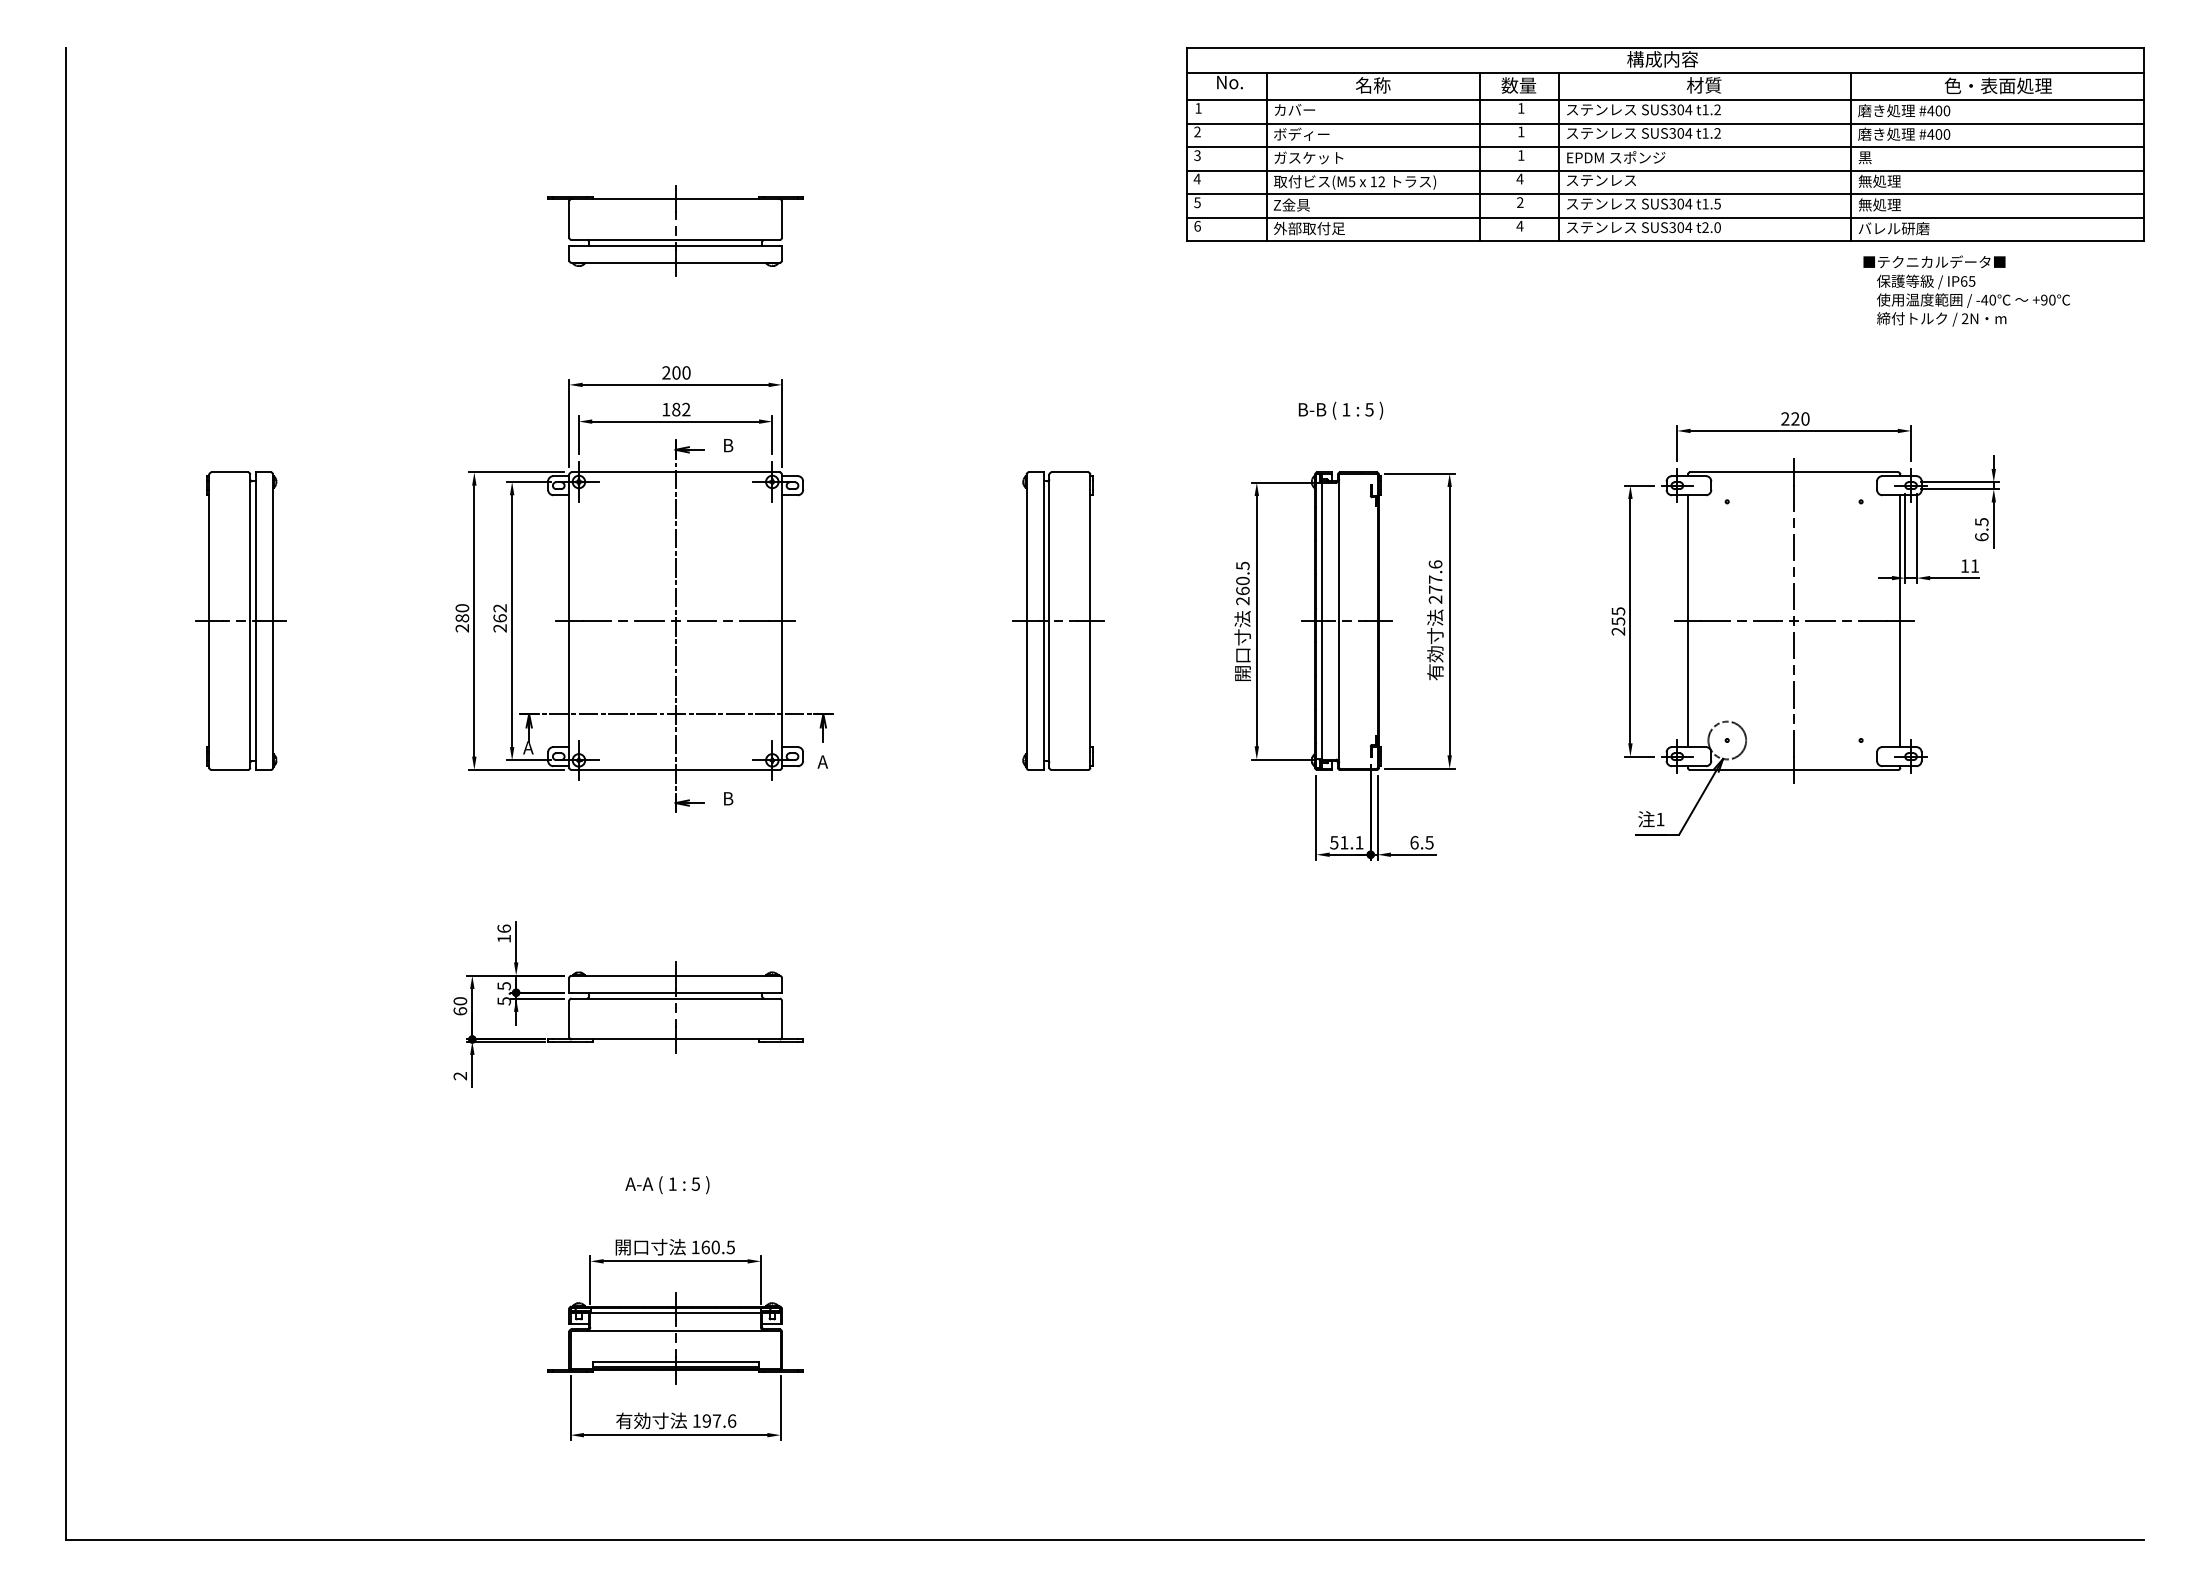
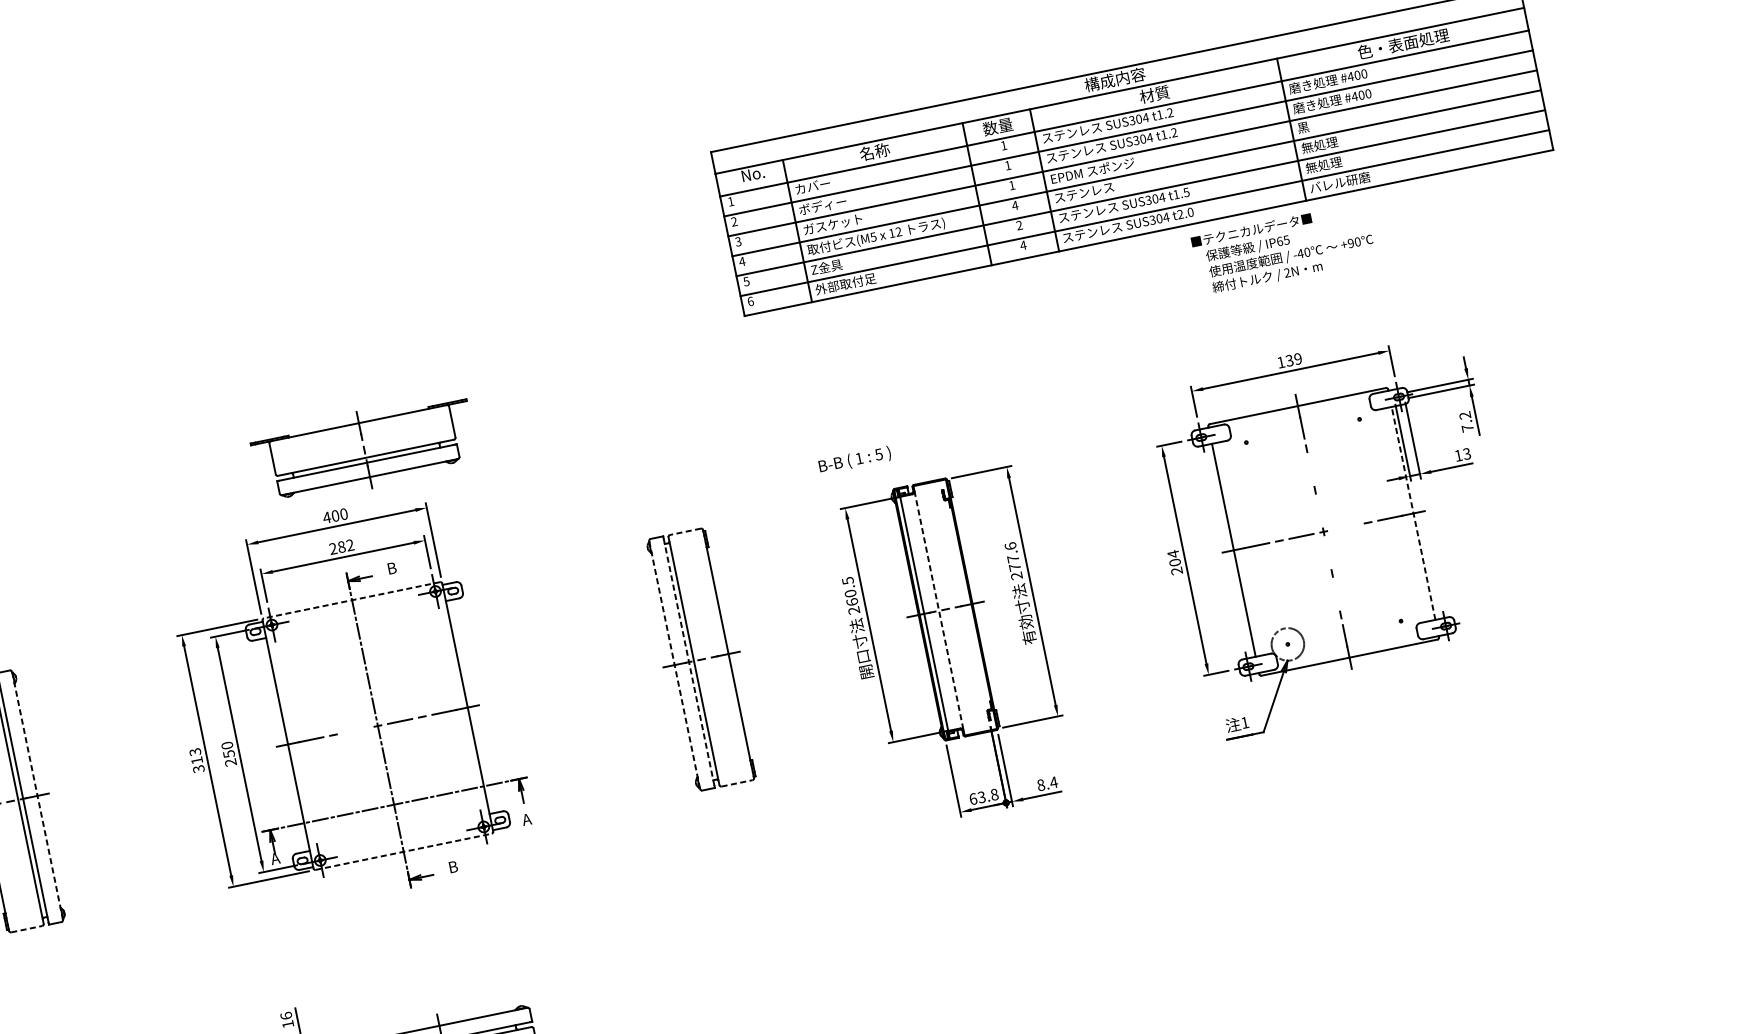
part: (675, 230) -> (364, 449), moved
text: (1966, 290) -> (1283, 248), moved
text: (665, 372) -> (326, 517), 200 -> 400
text: (666, 409) -> (333, 548), 182 -> 282
text: (1340, 410) -> (854, 460), moved
text: (1795, 418) -> (1289, 360), 220 -> 139
line: (675, 472) -> (351, 600), solid -> dashed
line: (1069, 472) -> (685, 531), solid -> dashed
text: (1981, 529) -> (1466, 421), 6.5 -> 7.2
line: (1794, 547) -> (1311, 469), removed
text: (1974, 565) -> (1466, 453), 11 -> 13
line: (1794, 596) -> (1319, 510), removed
text: (499, 613) -> (227, 750), 262 -> 250
text: (1618, 616) -> (1174, 558), 255 -> 204
text: (462, 618) -> (197, 760), 280 -> 313
line: (273, 621) -> (37, 796), solid -> dashed
line: (649, 621) -> (355, 730), removed
line: (1026, 621) -> (674, 665), solid -> dashed
line: (1043, 621) -> (689, 662), solid -> dashed
line: (1339, 621) -> (939, 611), solid -> dashed
line: (1820, 621) -> (1346, 527), removed
line: (1900, 621) -> (1413, 513), solid -> dashed
line: (1794, 645) -> (1328, 552), removed
line: (1794, 694) -> (1336, 593), removed
line: (230, 769) -> (27, 928), solid -> dashed
line: (676, 769) -> (404, 851), solid -> dashed
line: (1070, 769) -> (737, 782), solid -> dashed
text: (1346, 842) -> (983, 796), 51.1 -> 63.8
text: (1421, 842) -> (1047, 783), 6.5 -> 8.4

